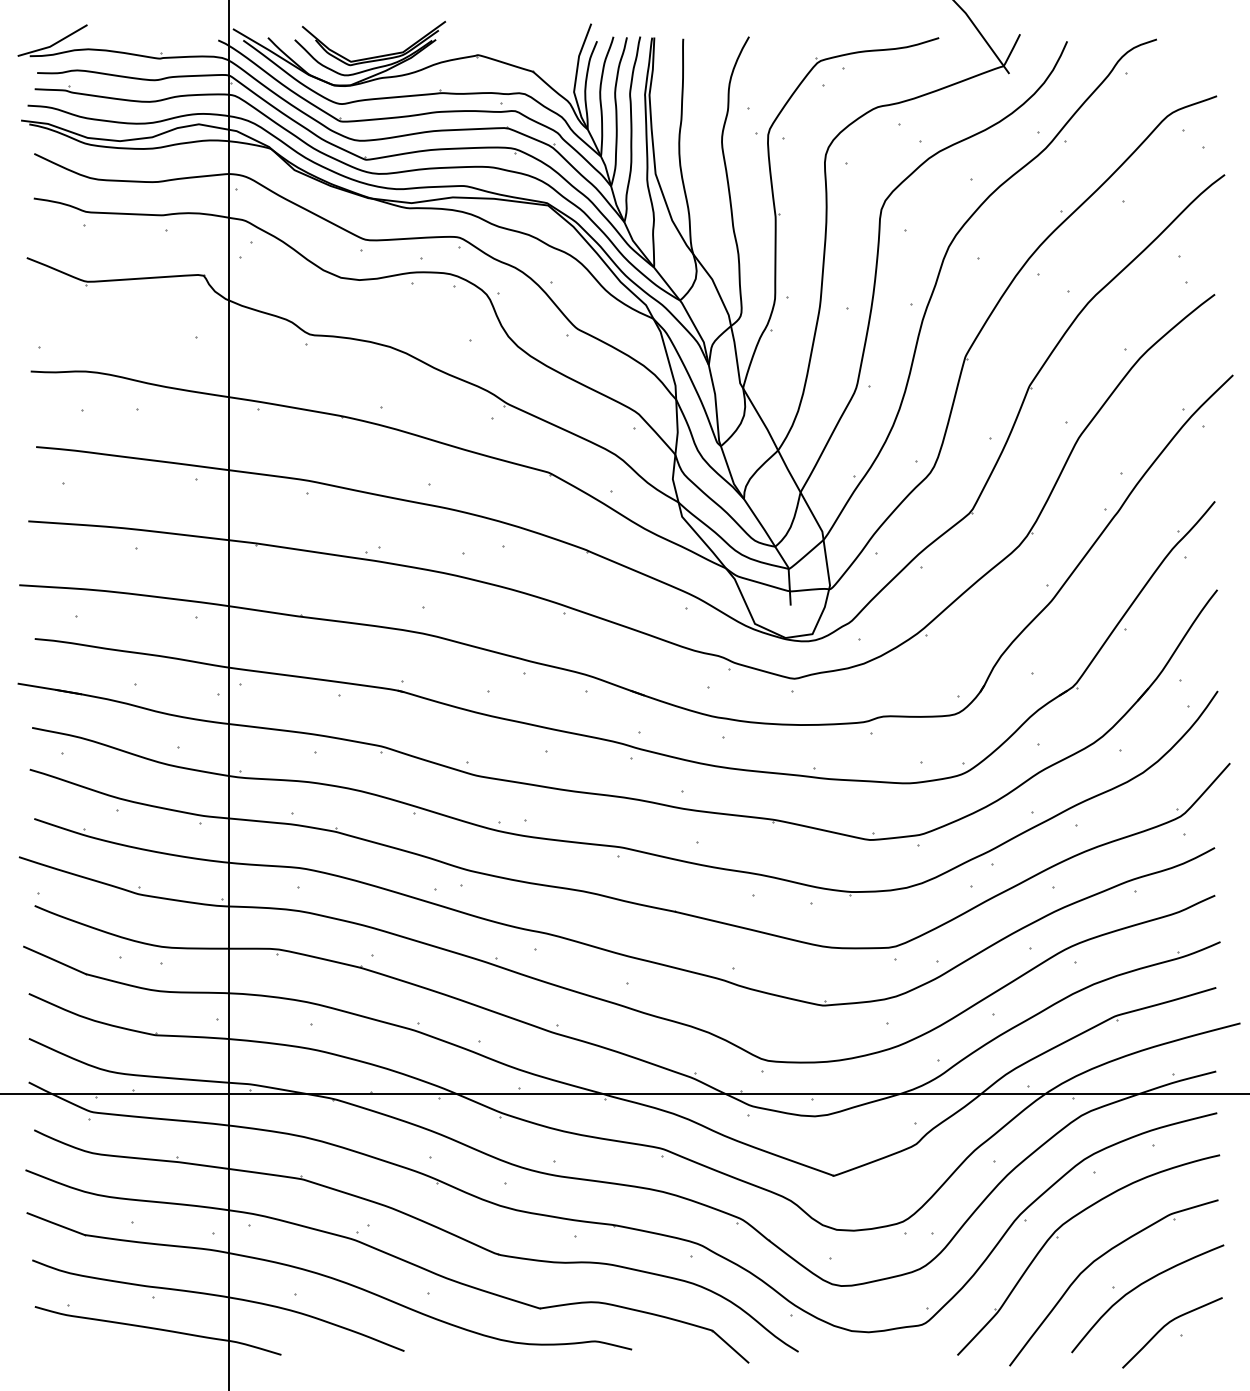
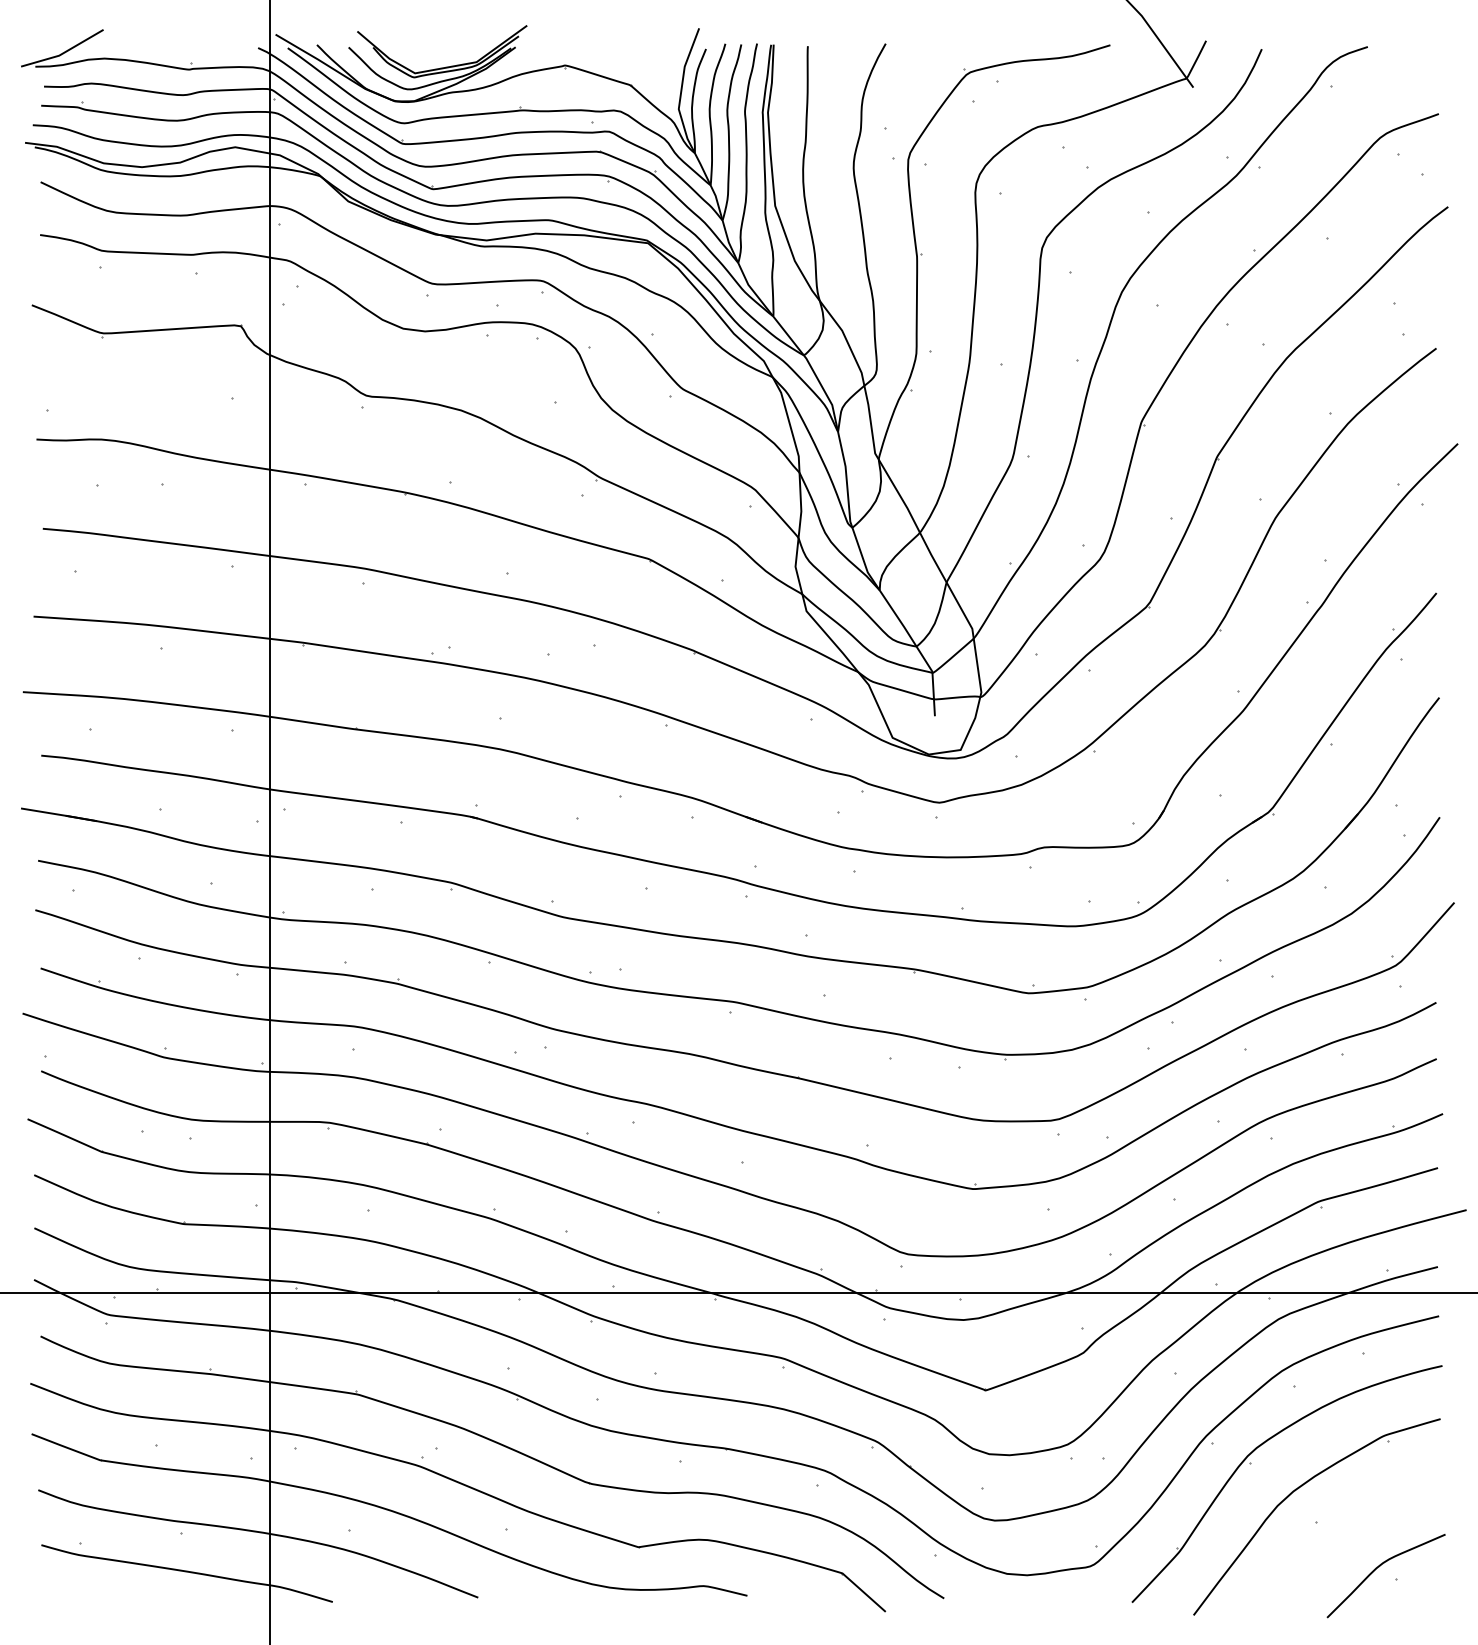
curve: (1140, 1285) -> (1348, 1520), removed

